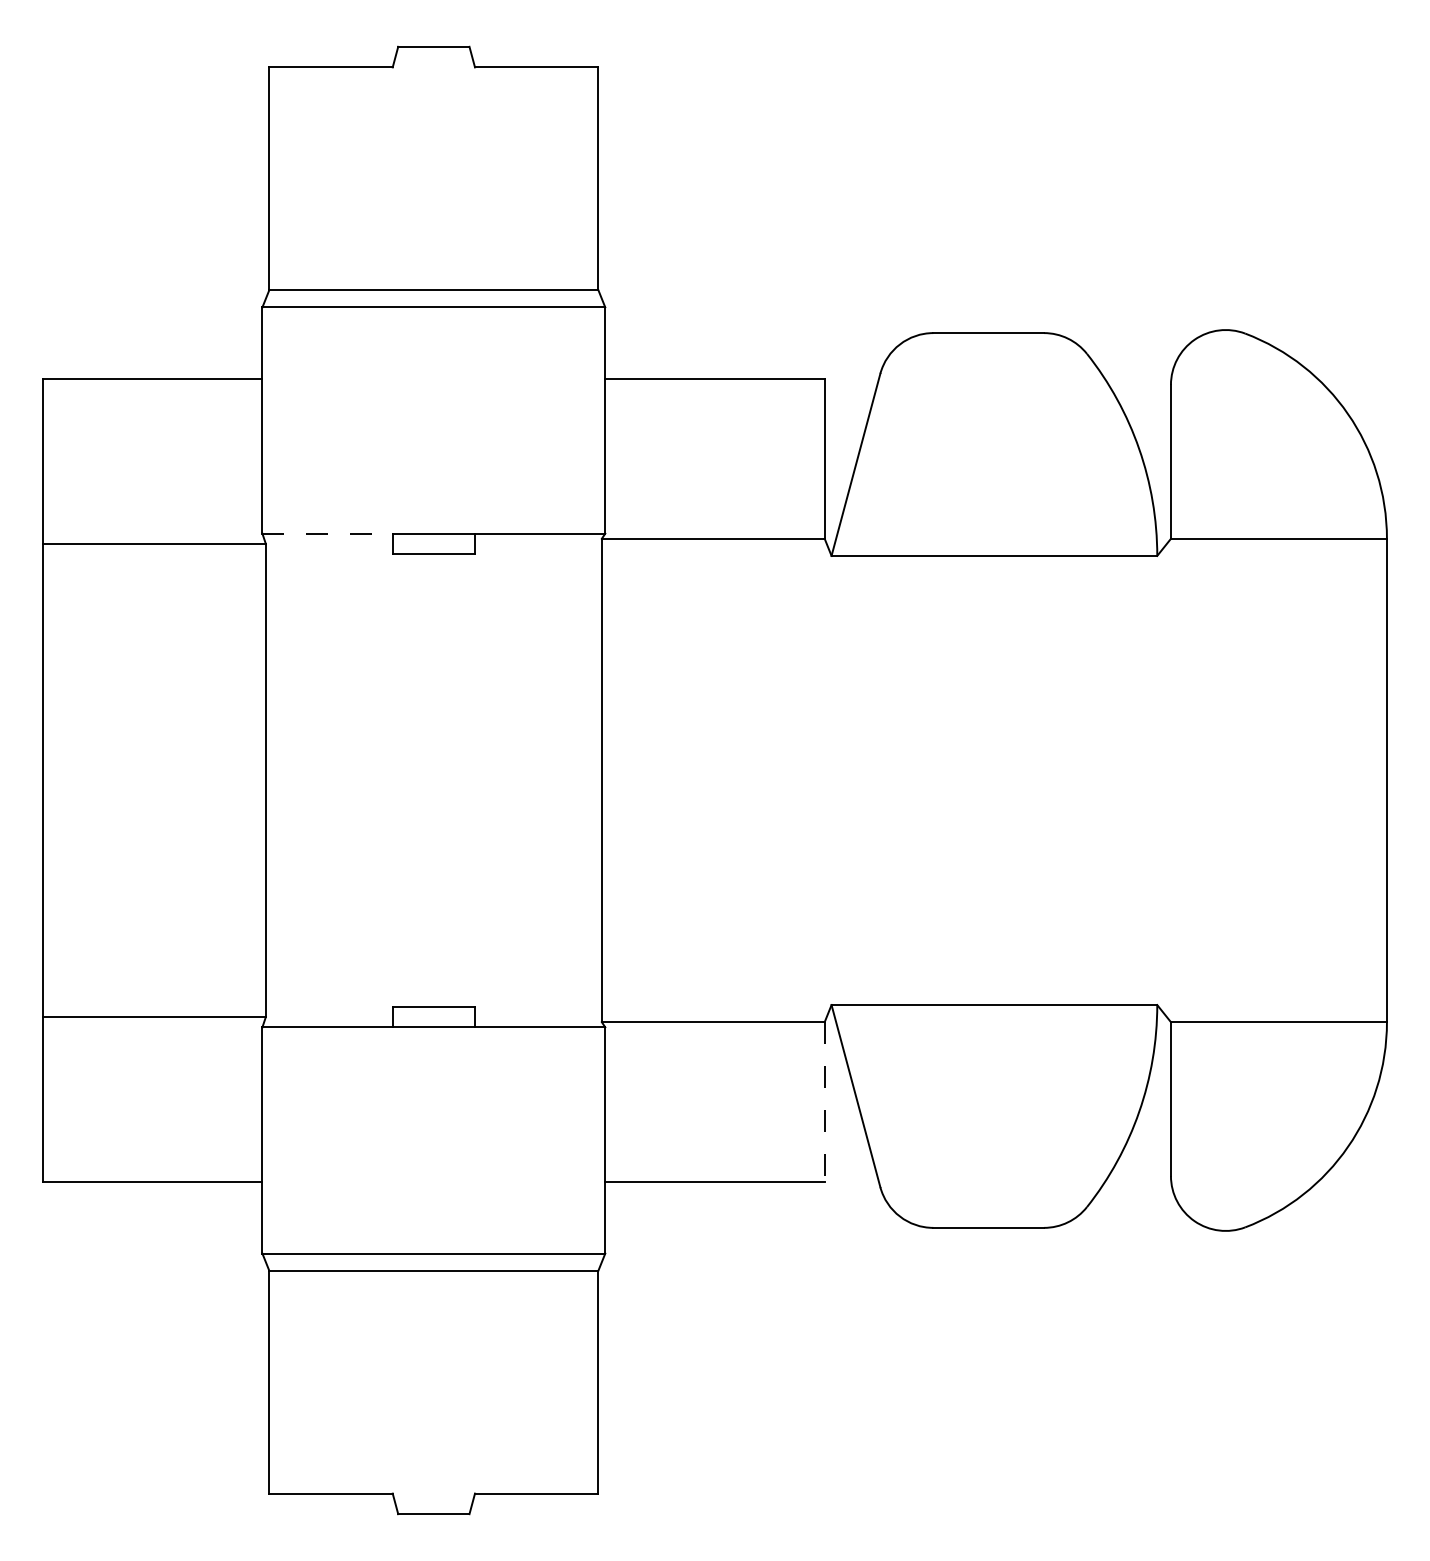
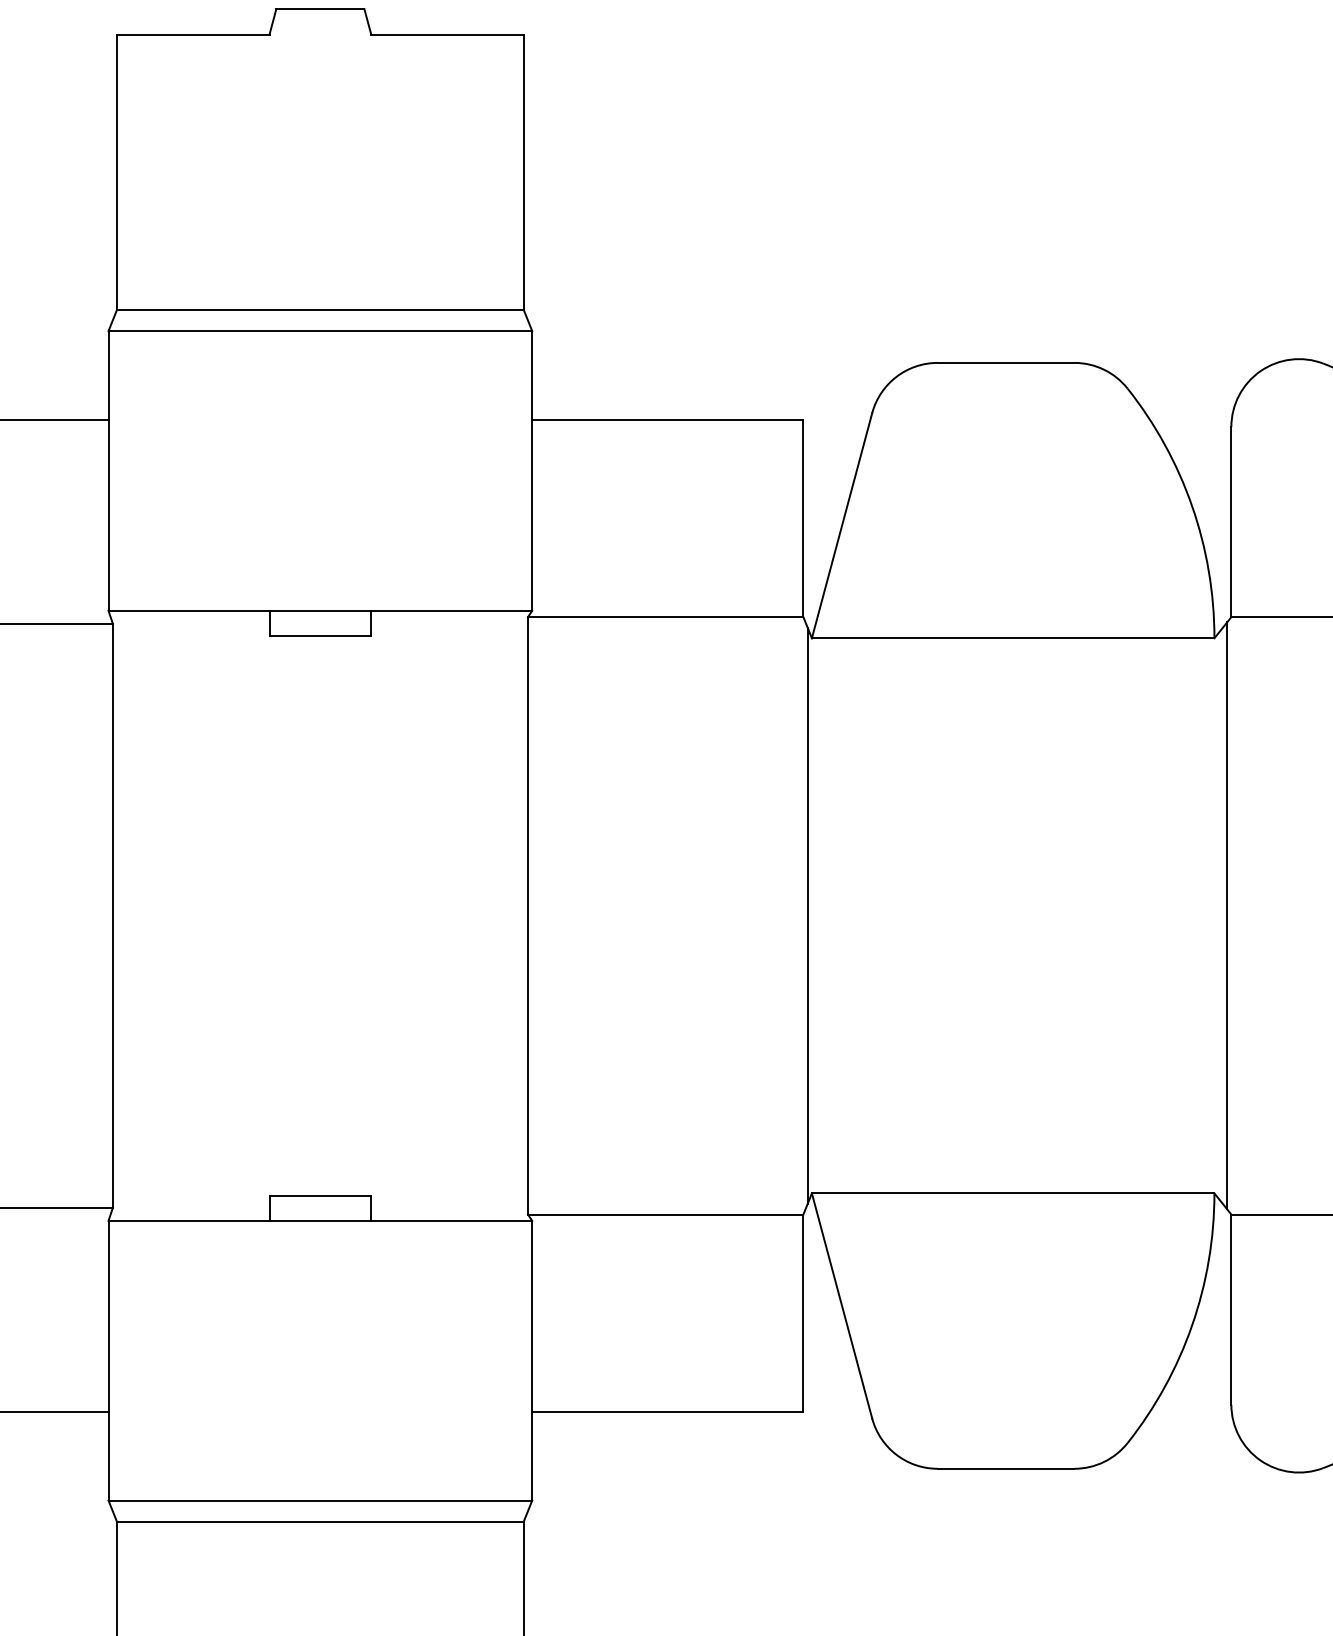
line: (328, 533) -> (190, 610), dashed -> solid
line: (828, 780) -> (808, 915), added
line: (1167, 780) -> (1227, 915), added
line: (824, 1101) -> (803, 1312), dashed -> solid

